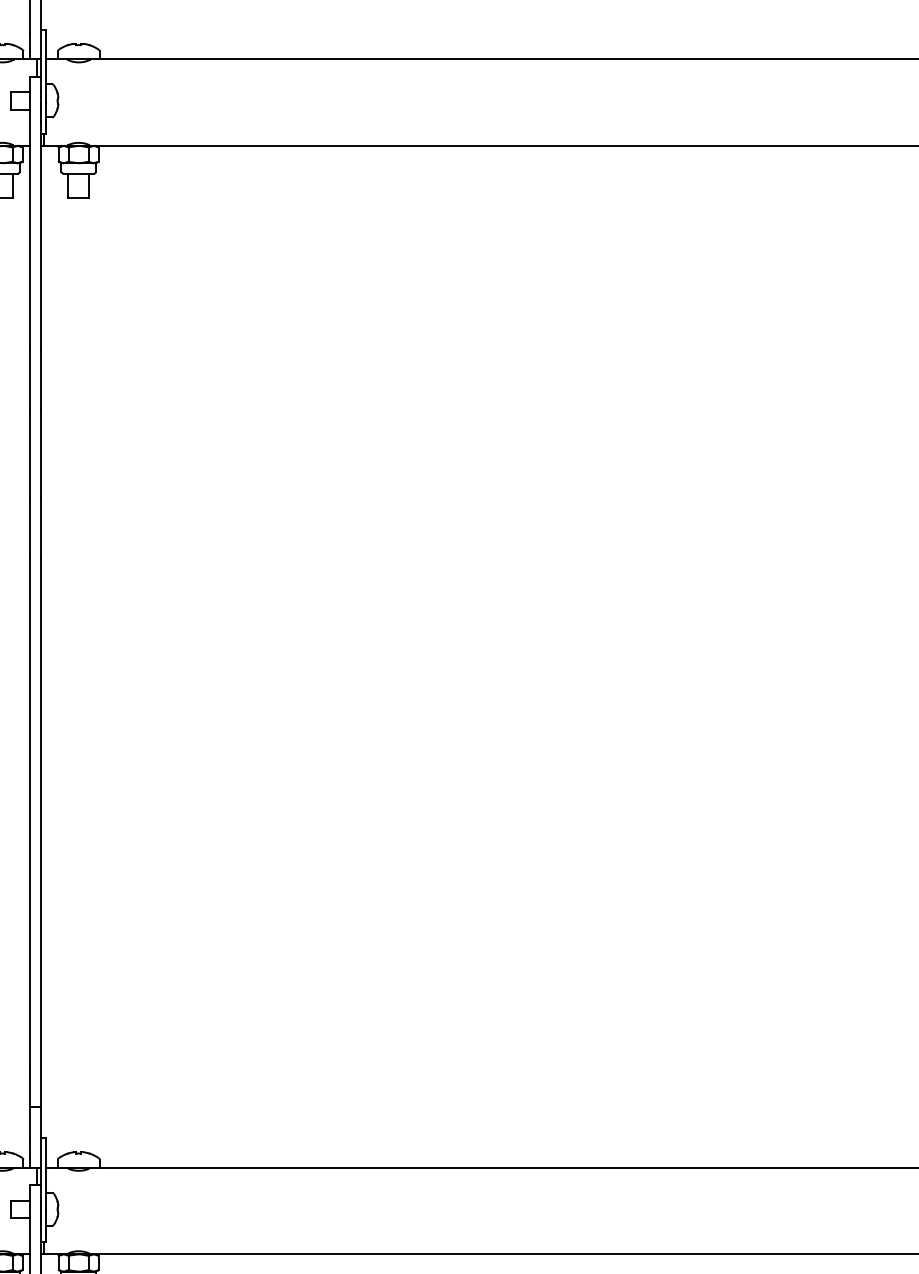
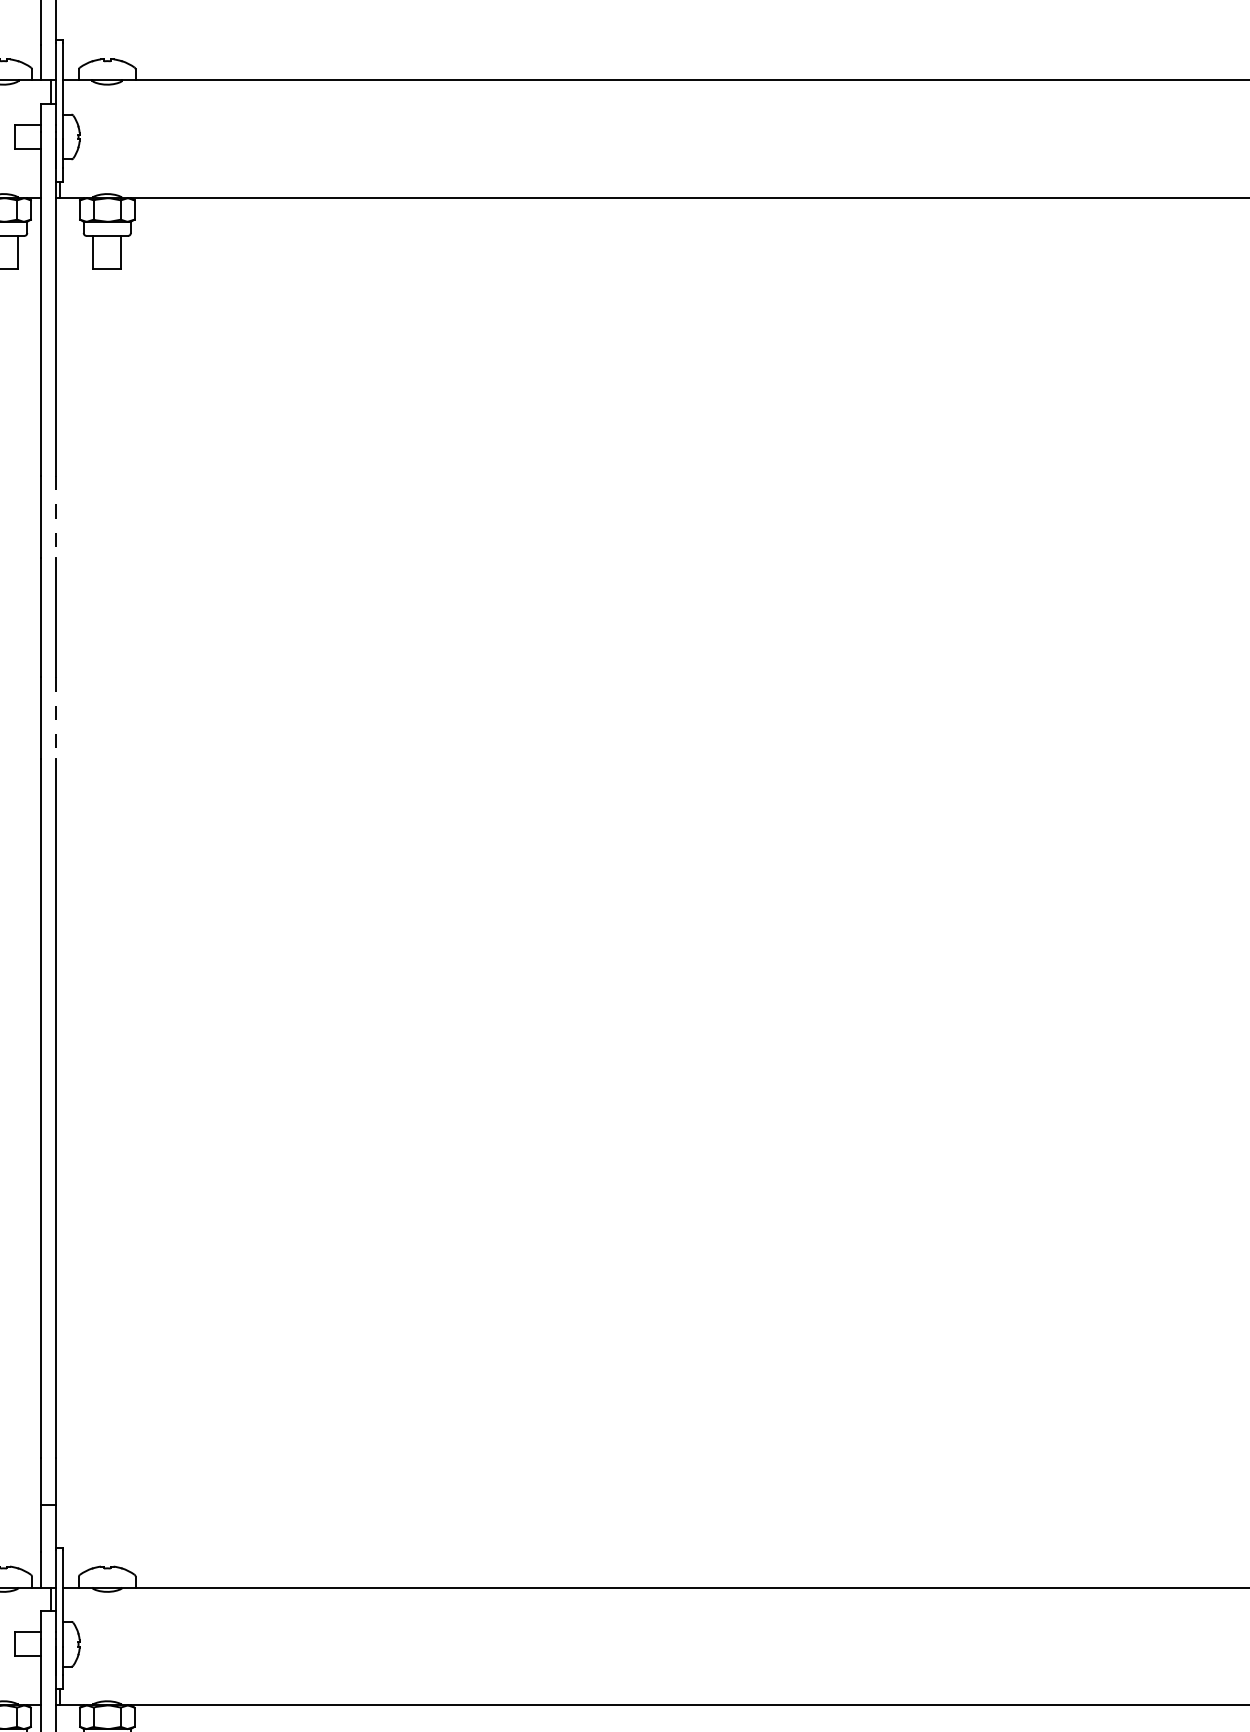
line: (40, 380) -> (55, 517), solid -> dashed
line: (40, 528) -> (55, 718), solid -> dashed

